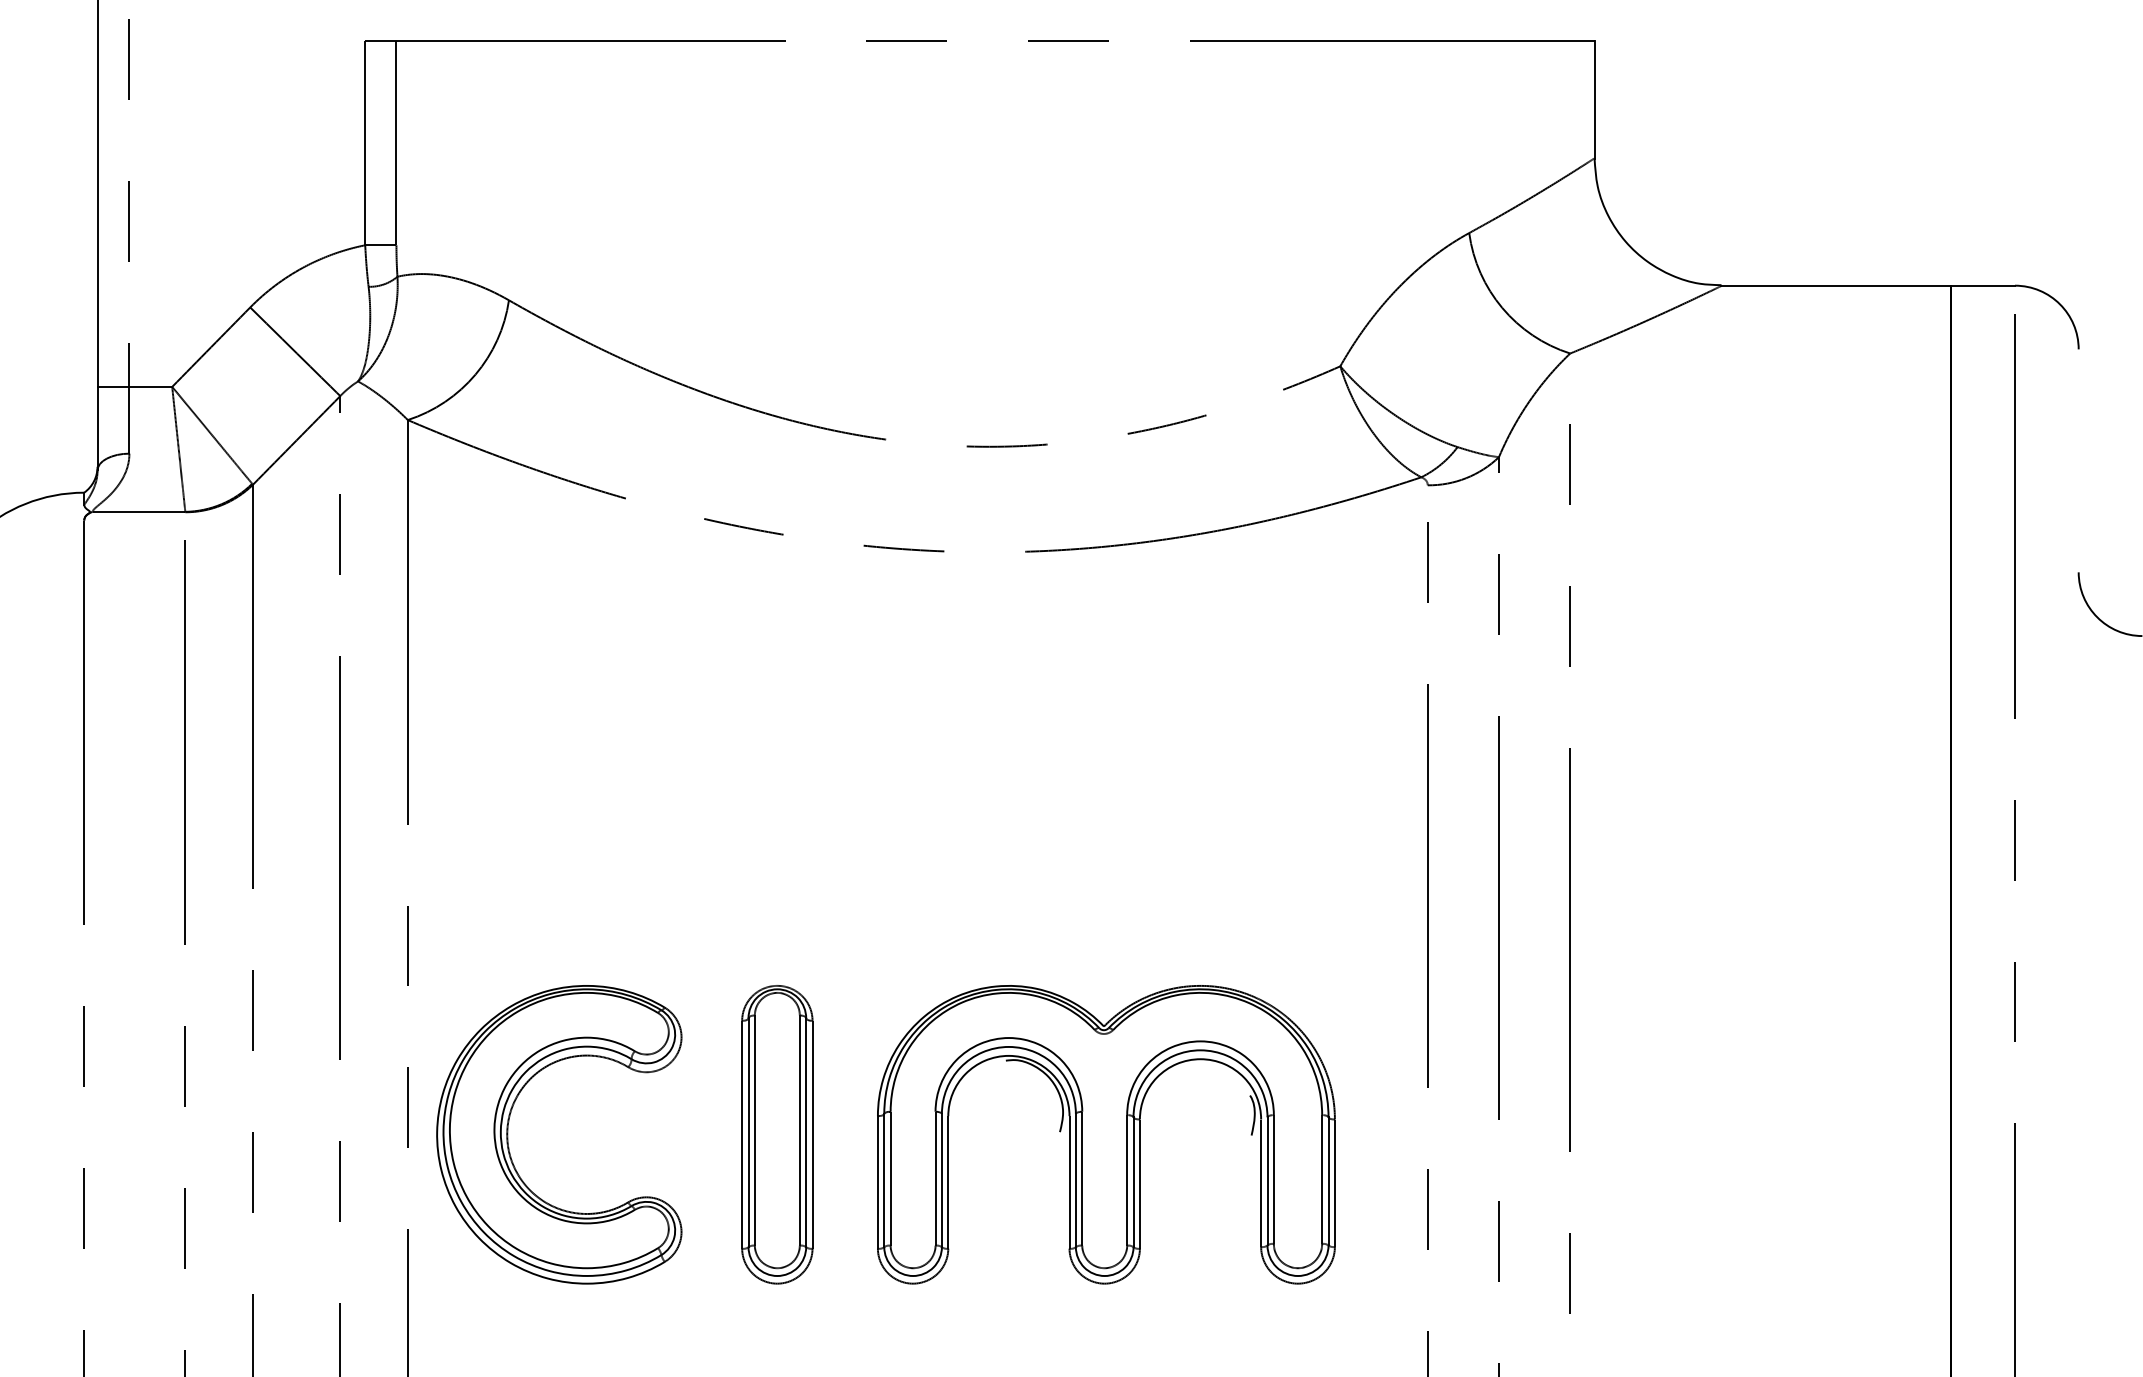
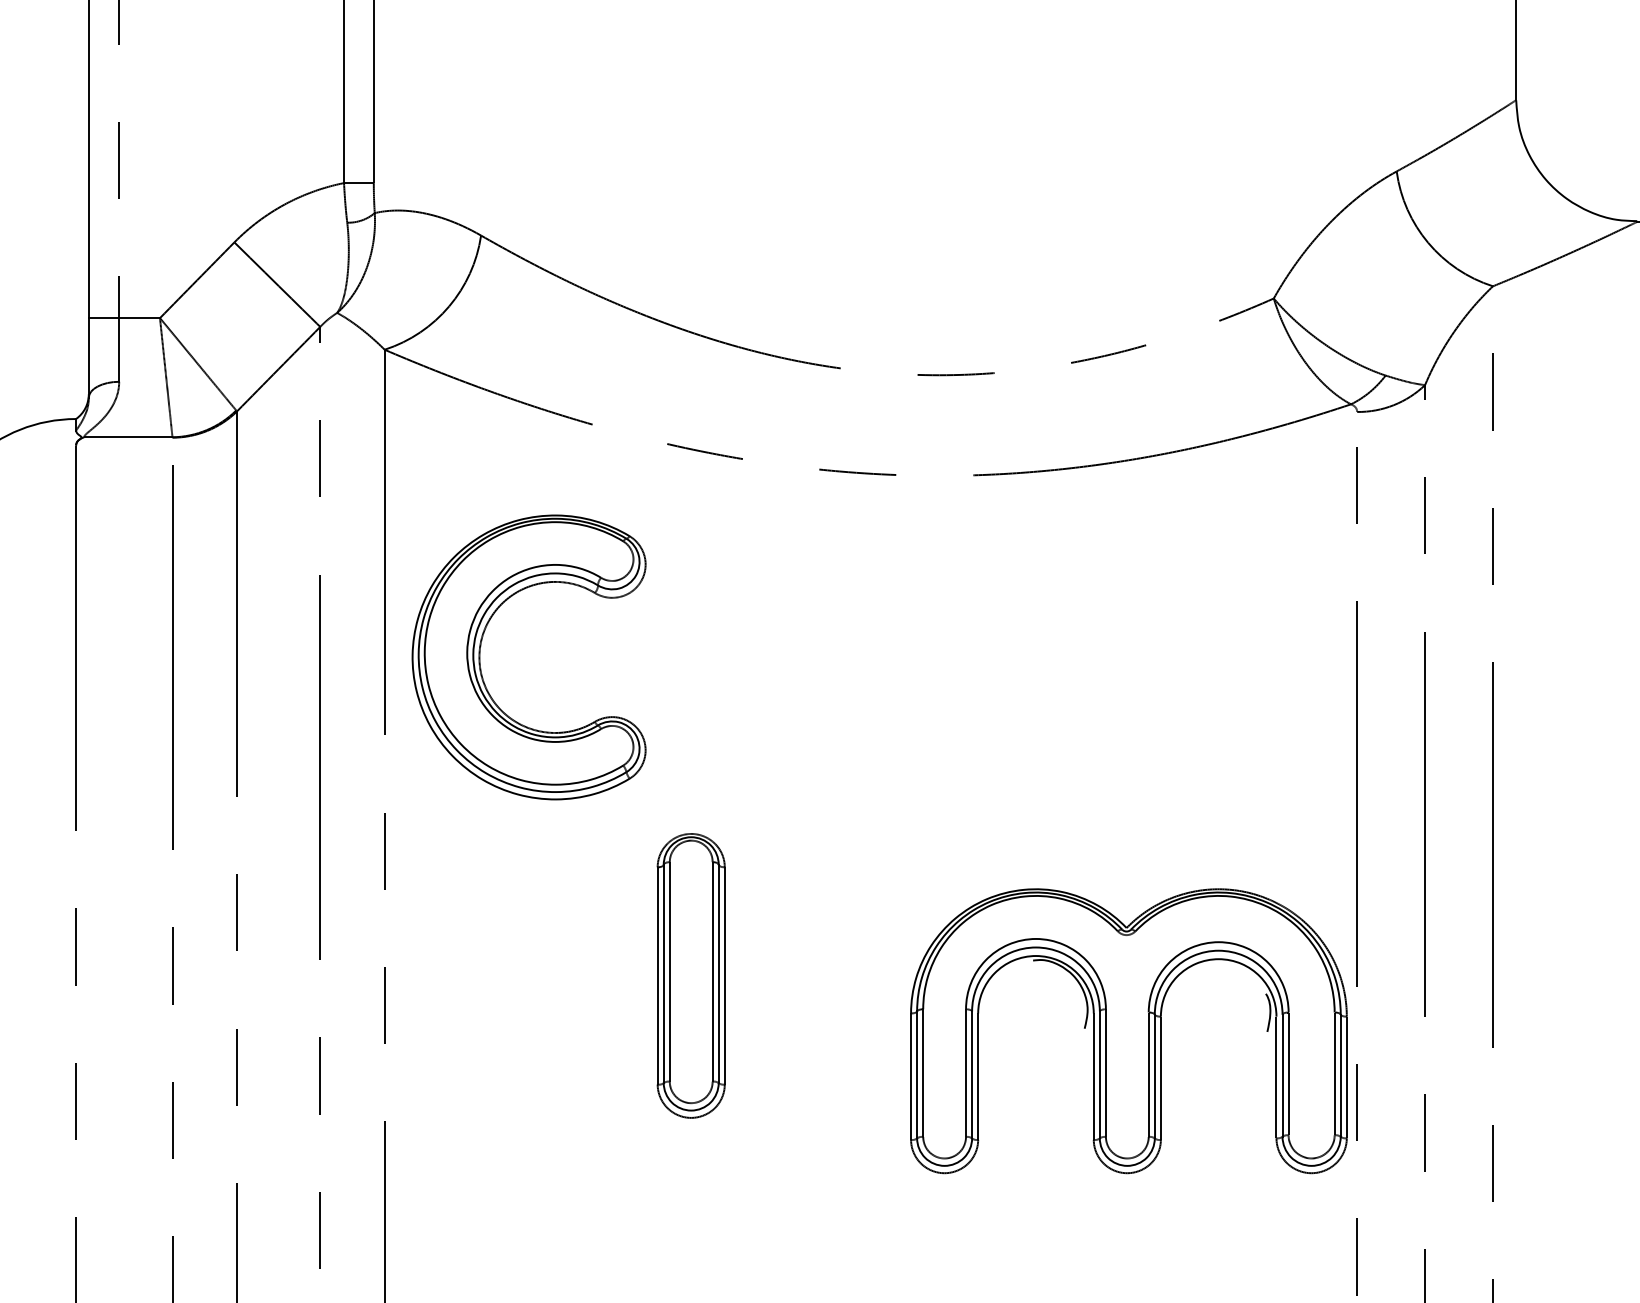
part: (508, 1134) -> (480, 657), moved
part: (777, 1134) -> (691, 975), moved
part: (1106, 1134) -> (1129, 1030), moved

